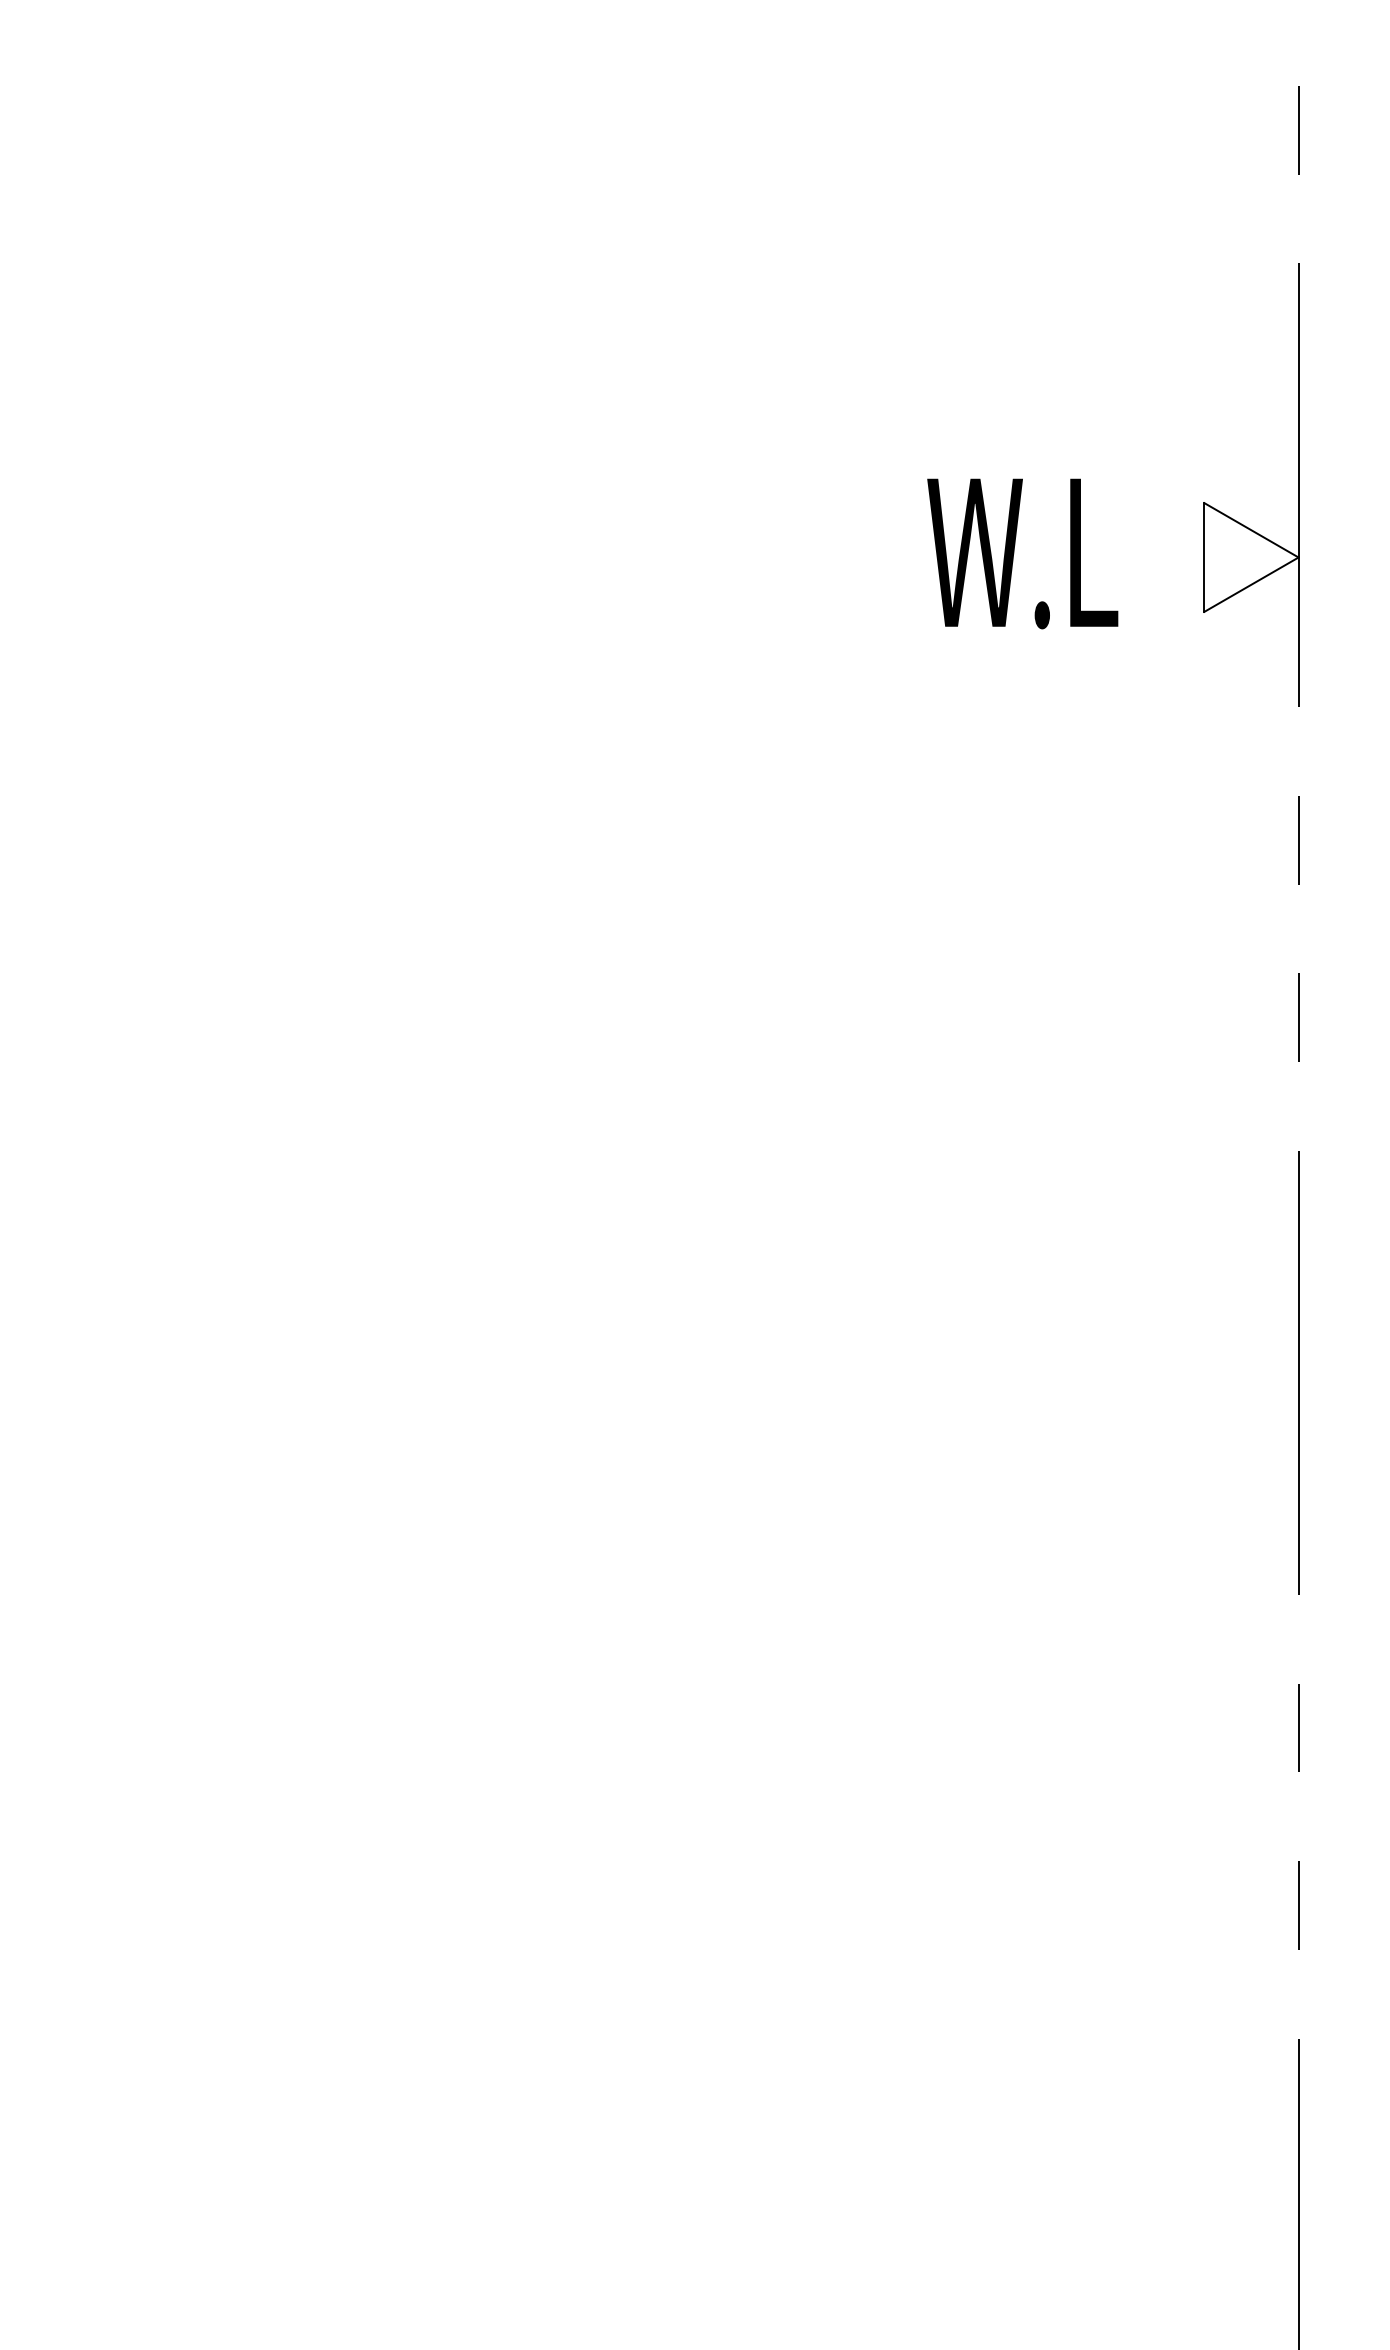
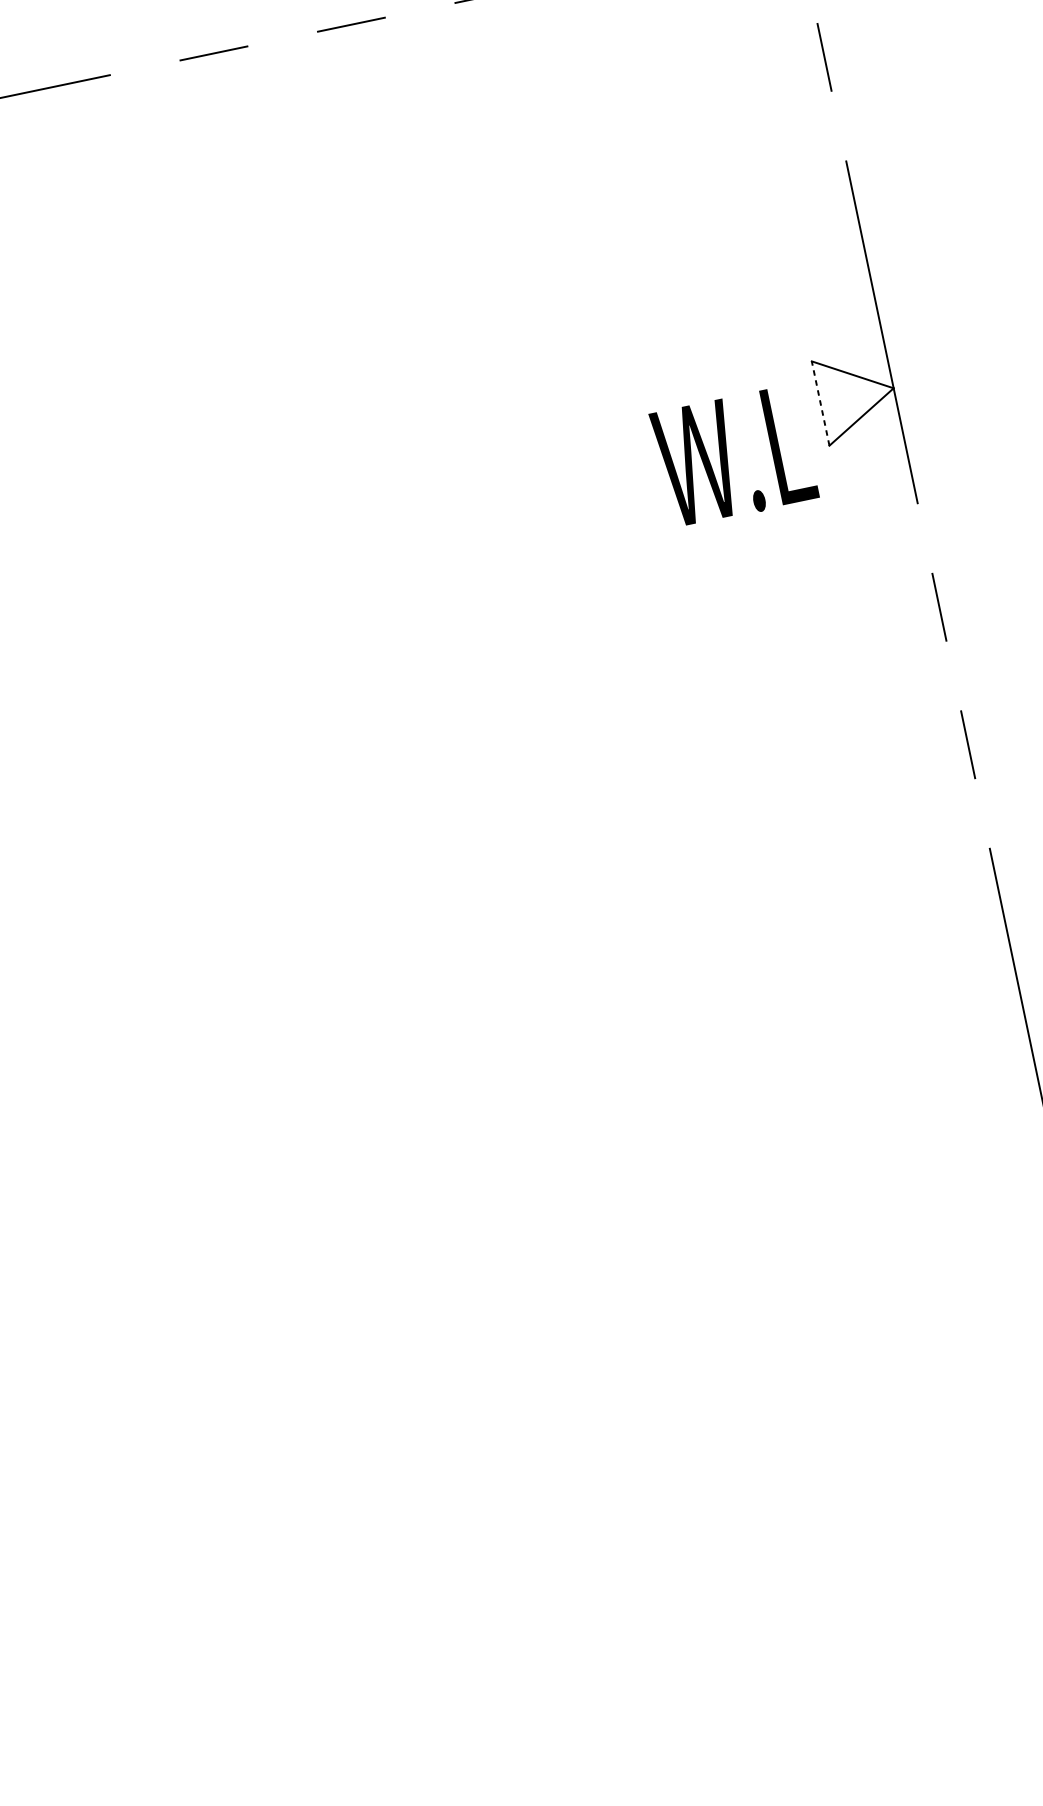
text: (1022, 553) -> (734, 456), moved
line: (1204, 557) -> (820, 403), solid -> dashed

